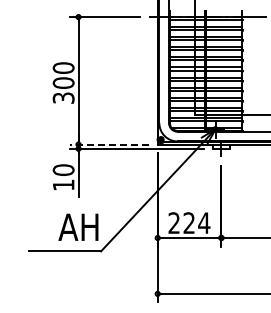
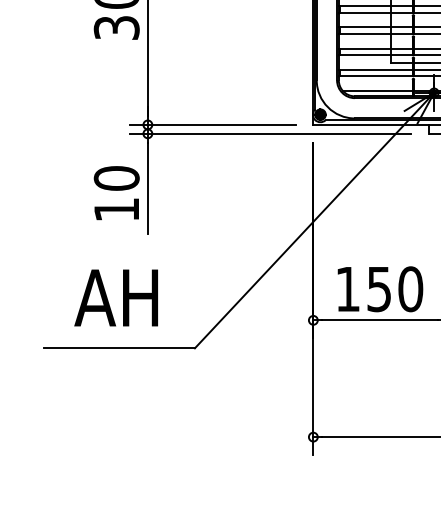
line: (109, 144) -> (212, 124), dashed -> solid
text: (189, 223) -> (379, 289), 224 -> 150
text: (78, 226) -> (116, 296), moved

